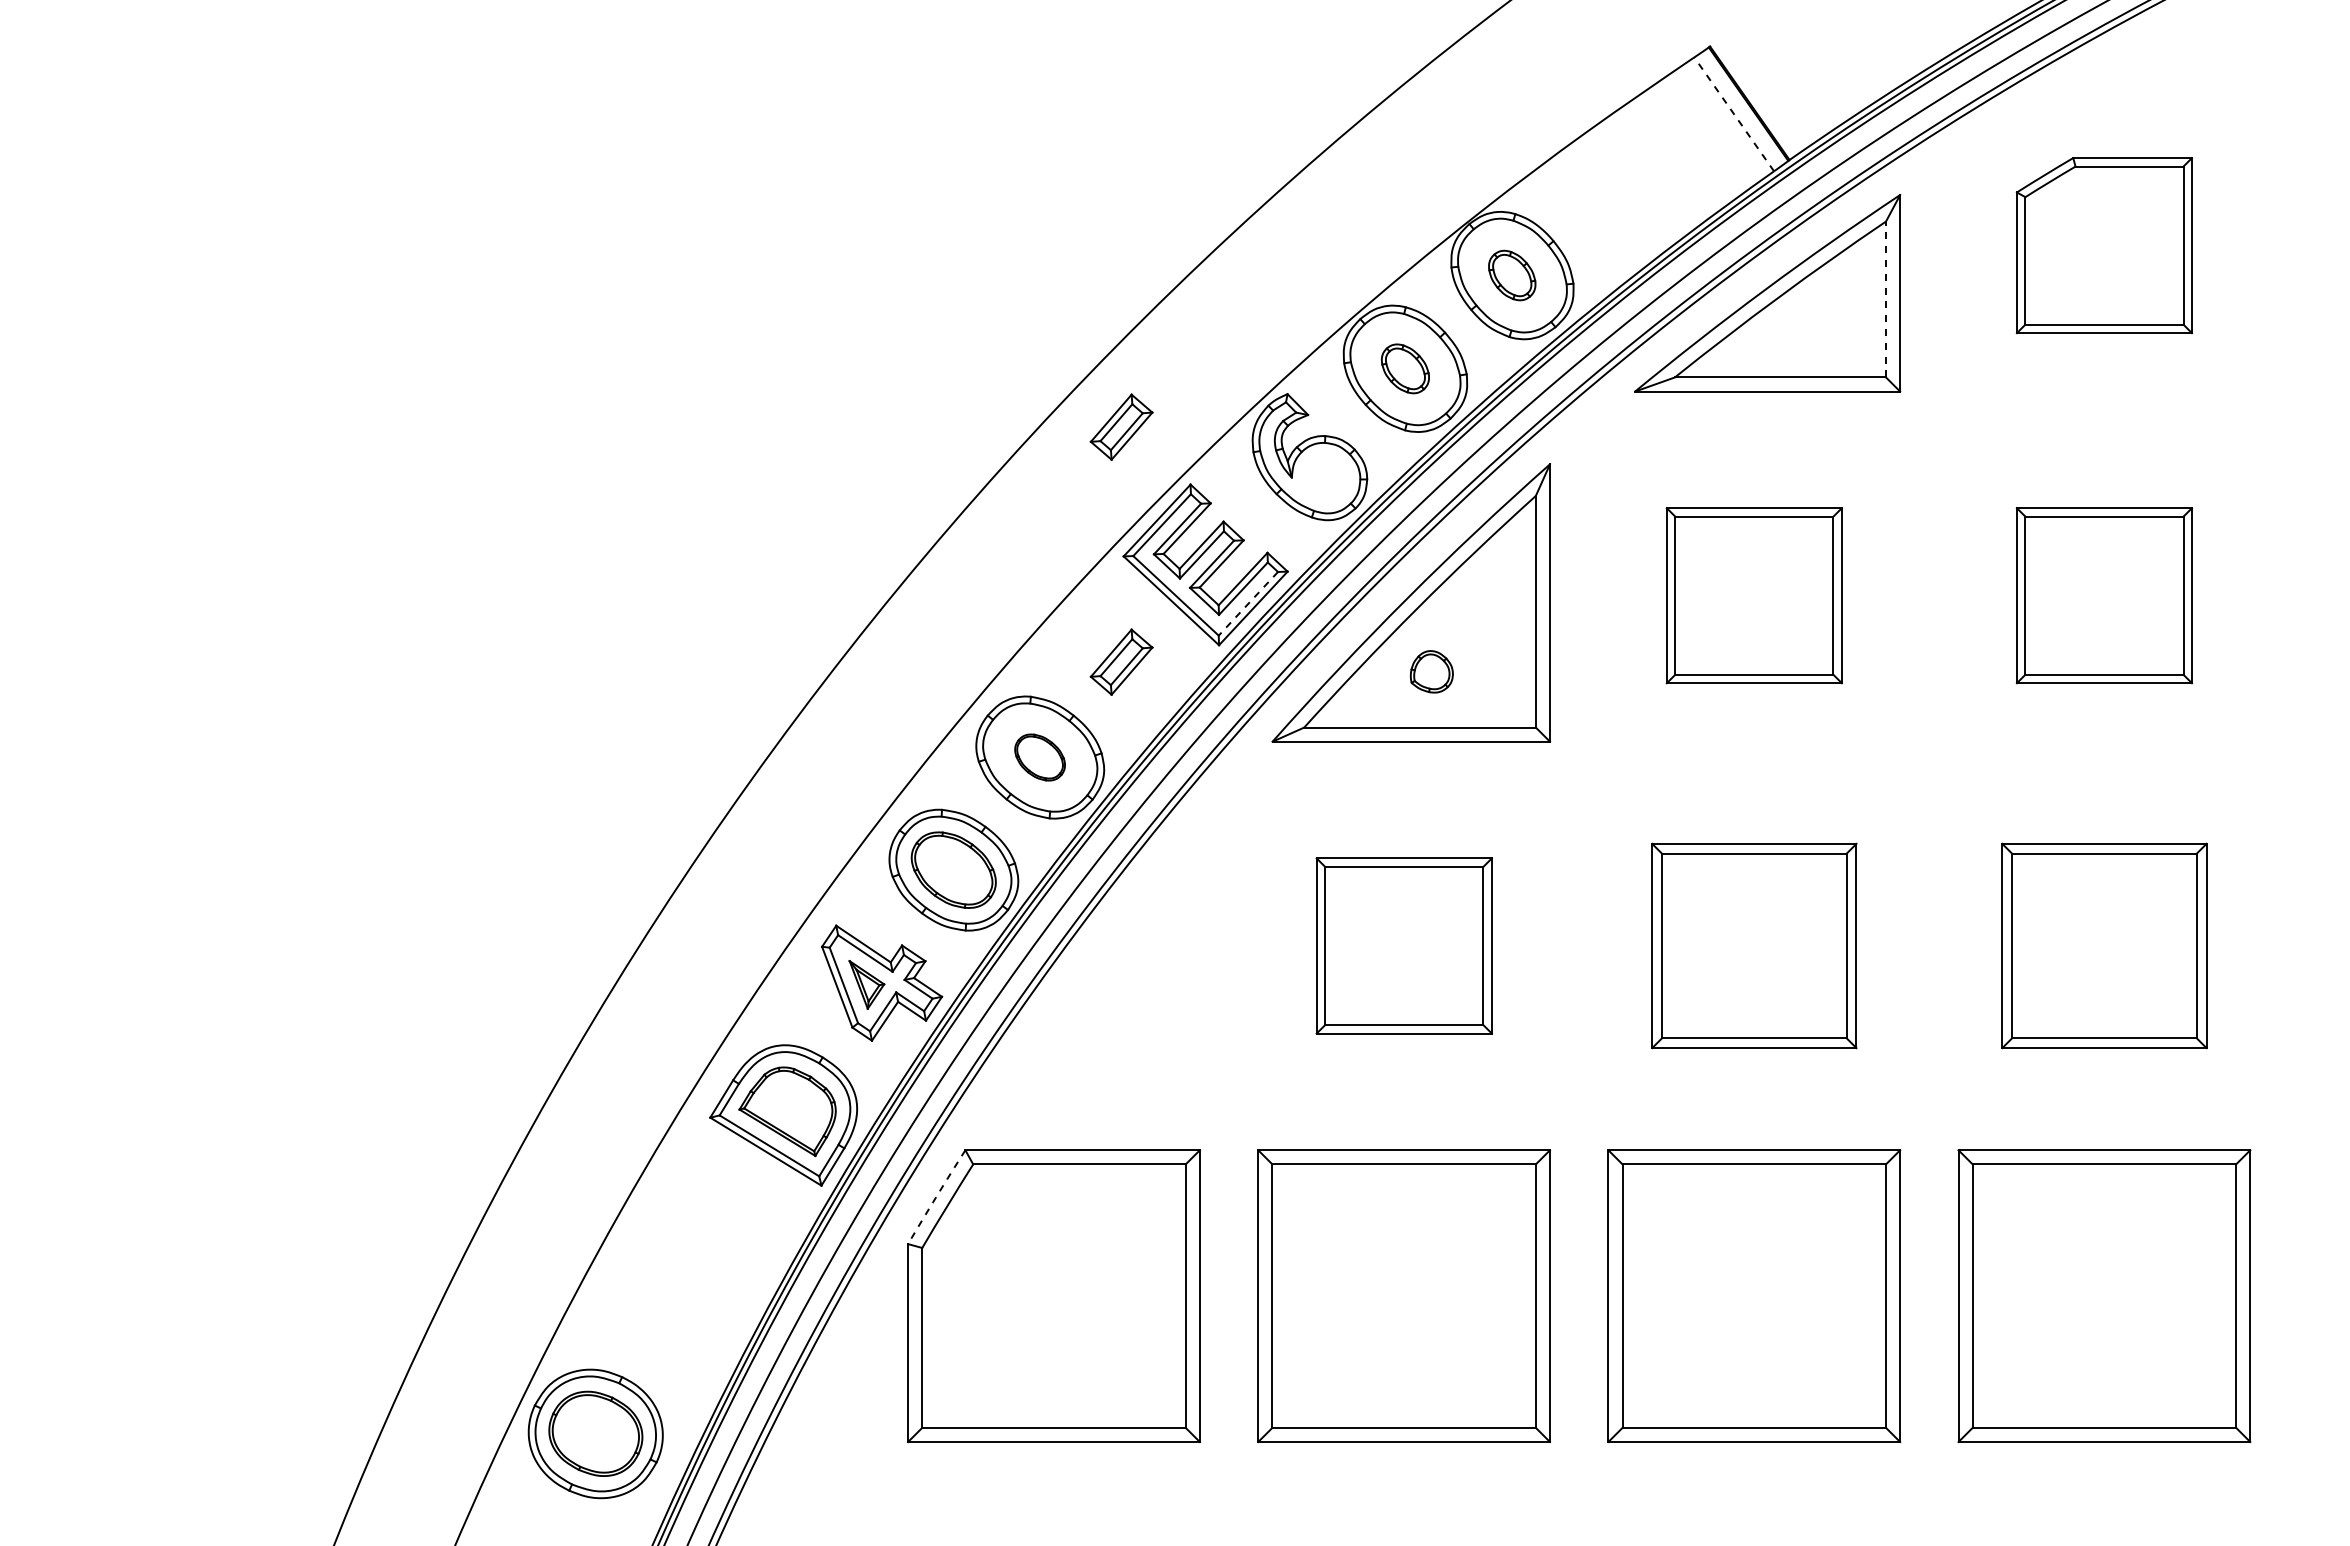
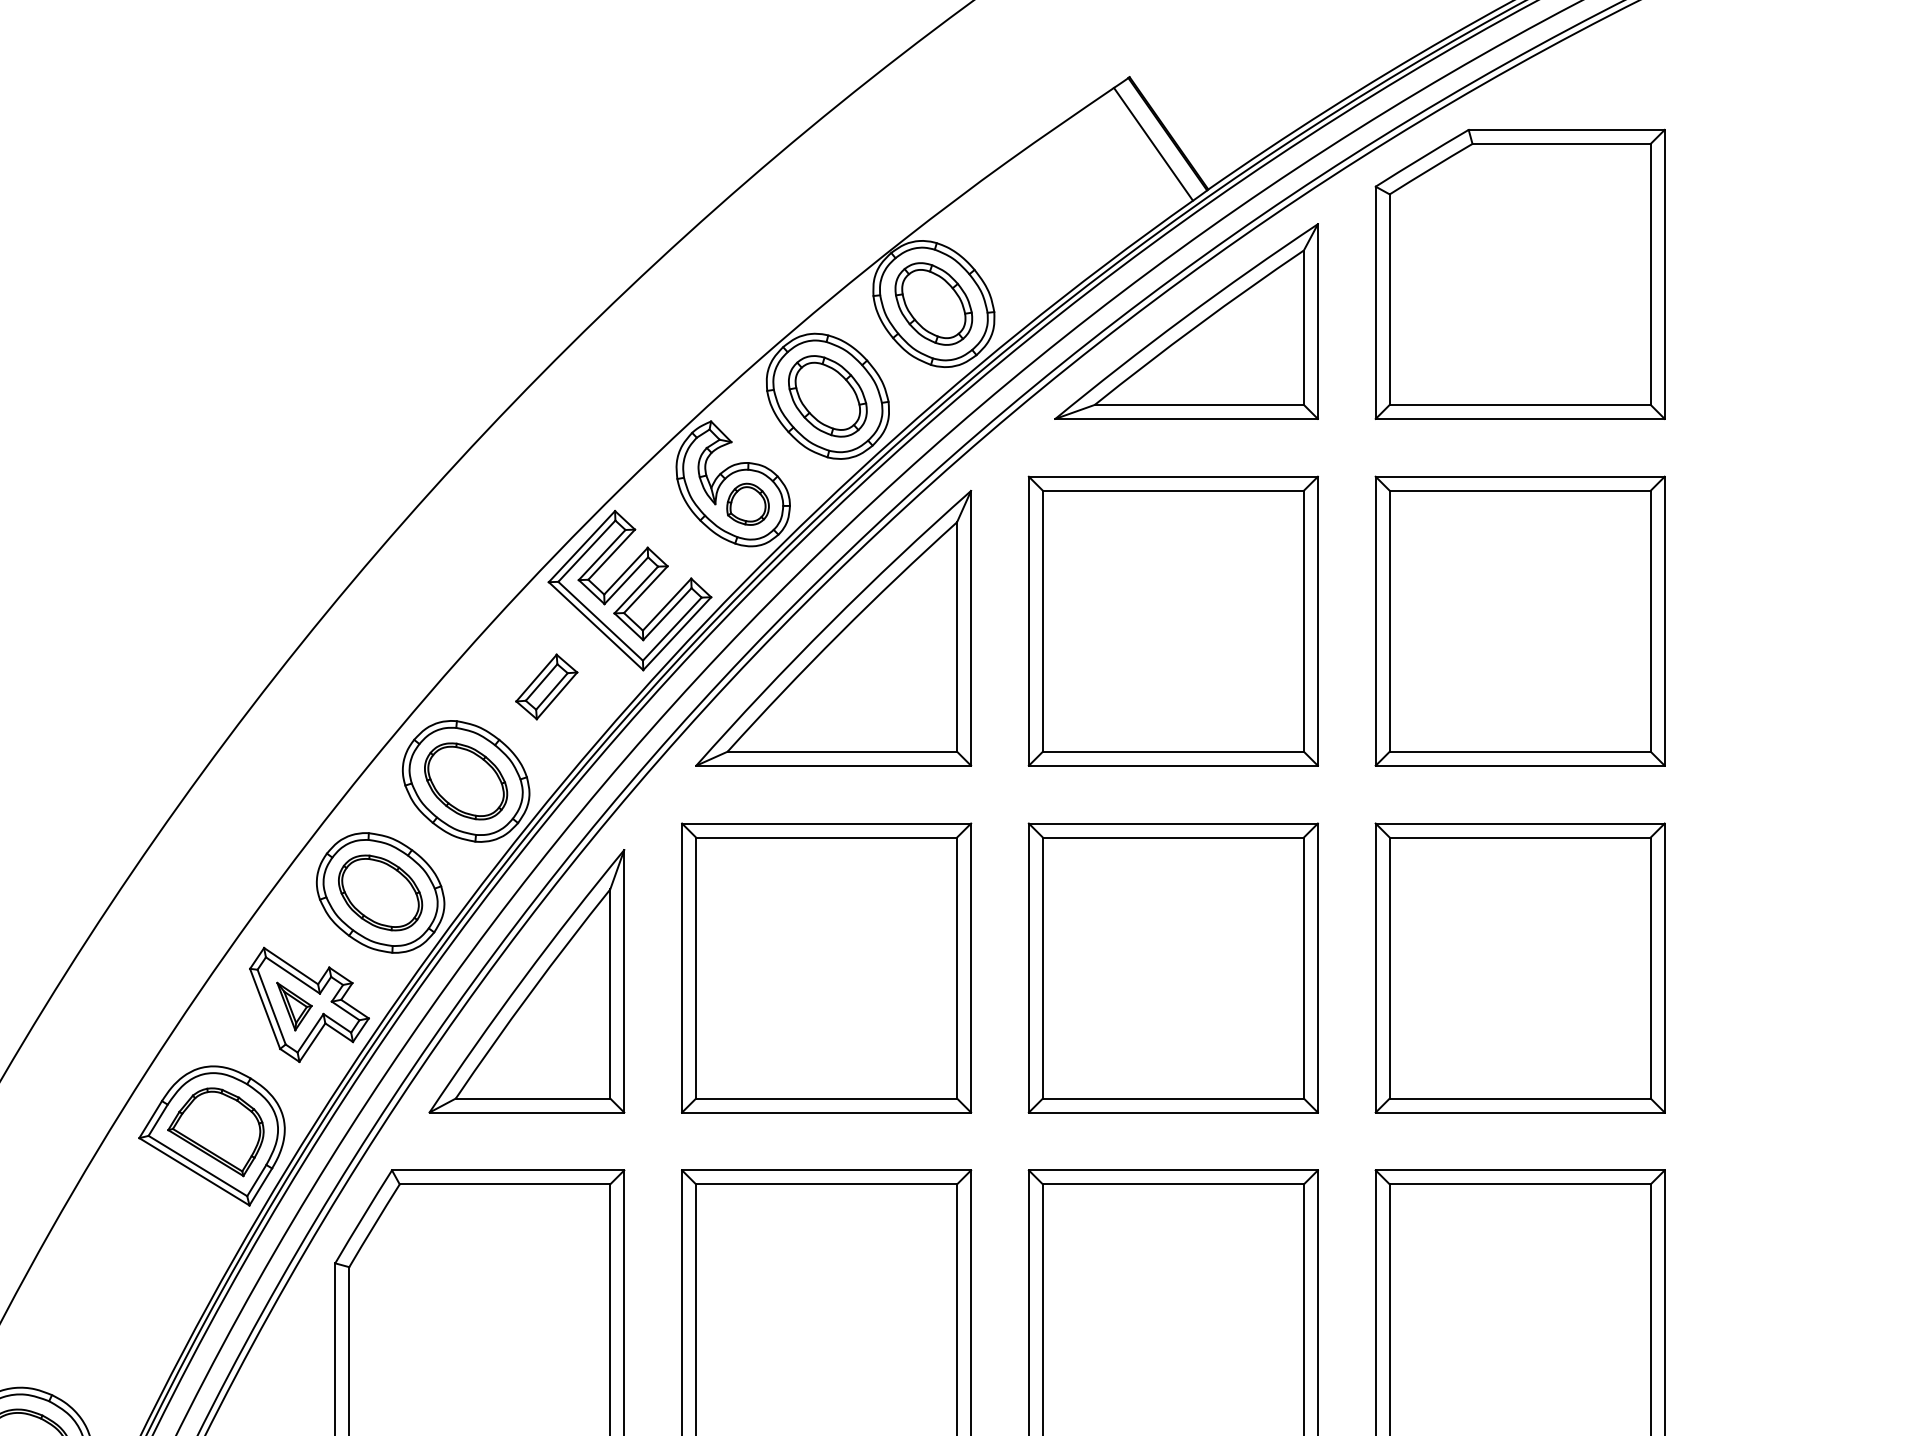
line: (1734, 114) -> (1153, 144), dashed -> solid
part: (2104, 245) -> (1520, 274), size x1.67
part: (1511, 275) -> (932, 303), size x1.67
line: (1886, 299) -> (1304, 327), dashed -> solid
part: (1405, 368) -> (827, 396), size x1.67
part: (1121, 426) -> (546, 453), removed
part: (1754, 595) -> (1173, 620), size x1.67
part: (2104, 595) -> (1520, 620), size x1.67
line: (1248, 604) -> (672, 629), dashed -> solid
part: (1431, 671) -> (747, 504), moved
part: (1039, 757) -> (465, 781), size x1.67
part: (1404, 945) -> (826, 967), size x1.67
part: (1754, 945) -> (1173, 967), size x1.43
part: (2104, 945) -> (1520, 967), size x1.43
part: (1101, 958) -> (526, 980), added
arc: (936, 1196) -> (363, 1216), dashed -> solid

